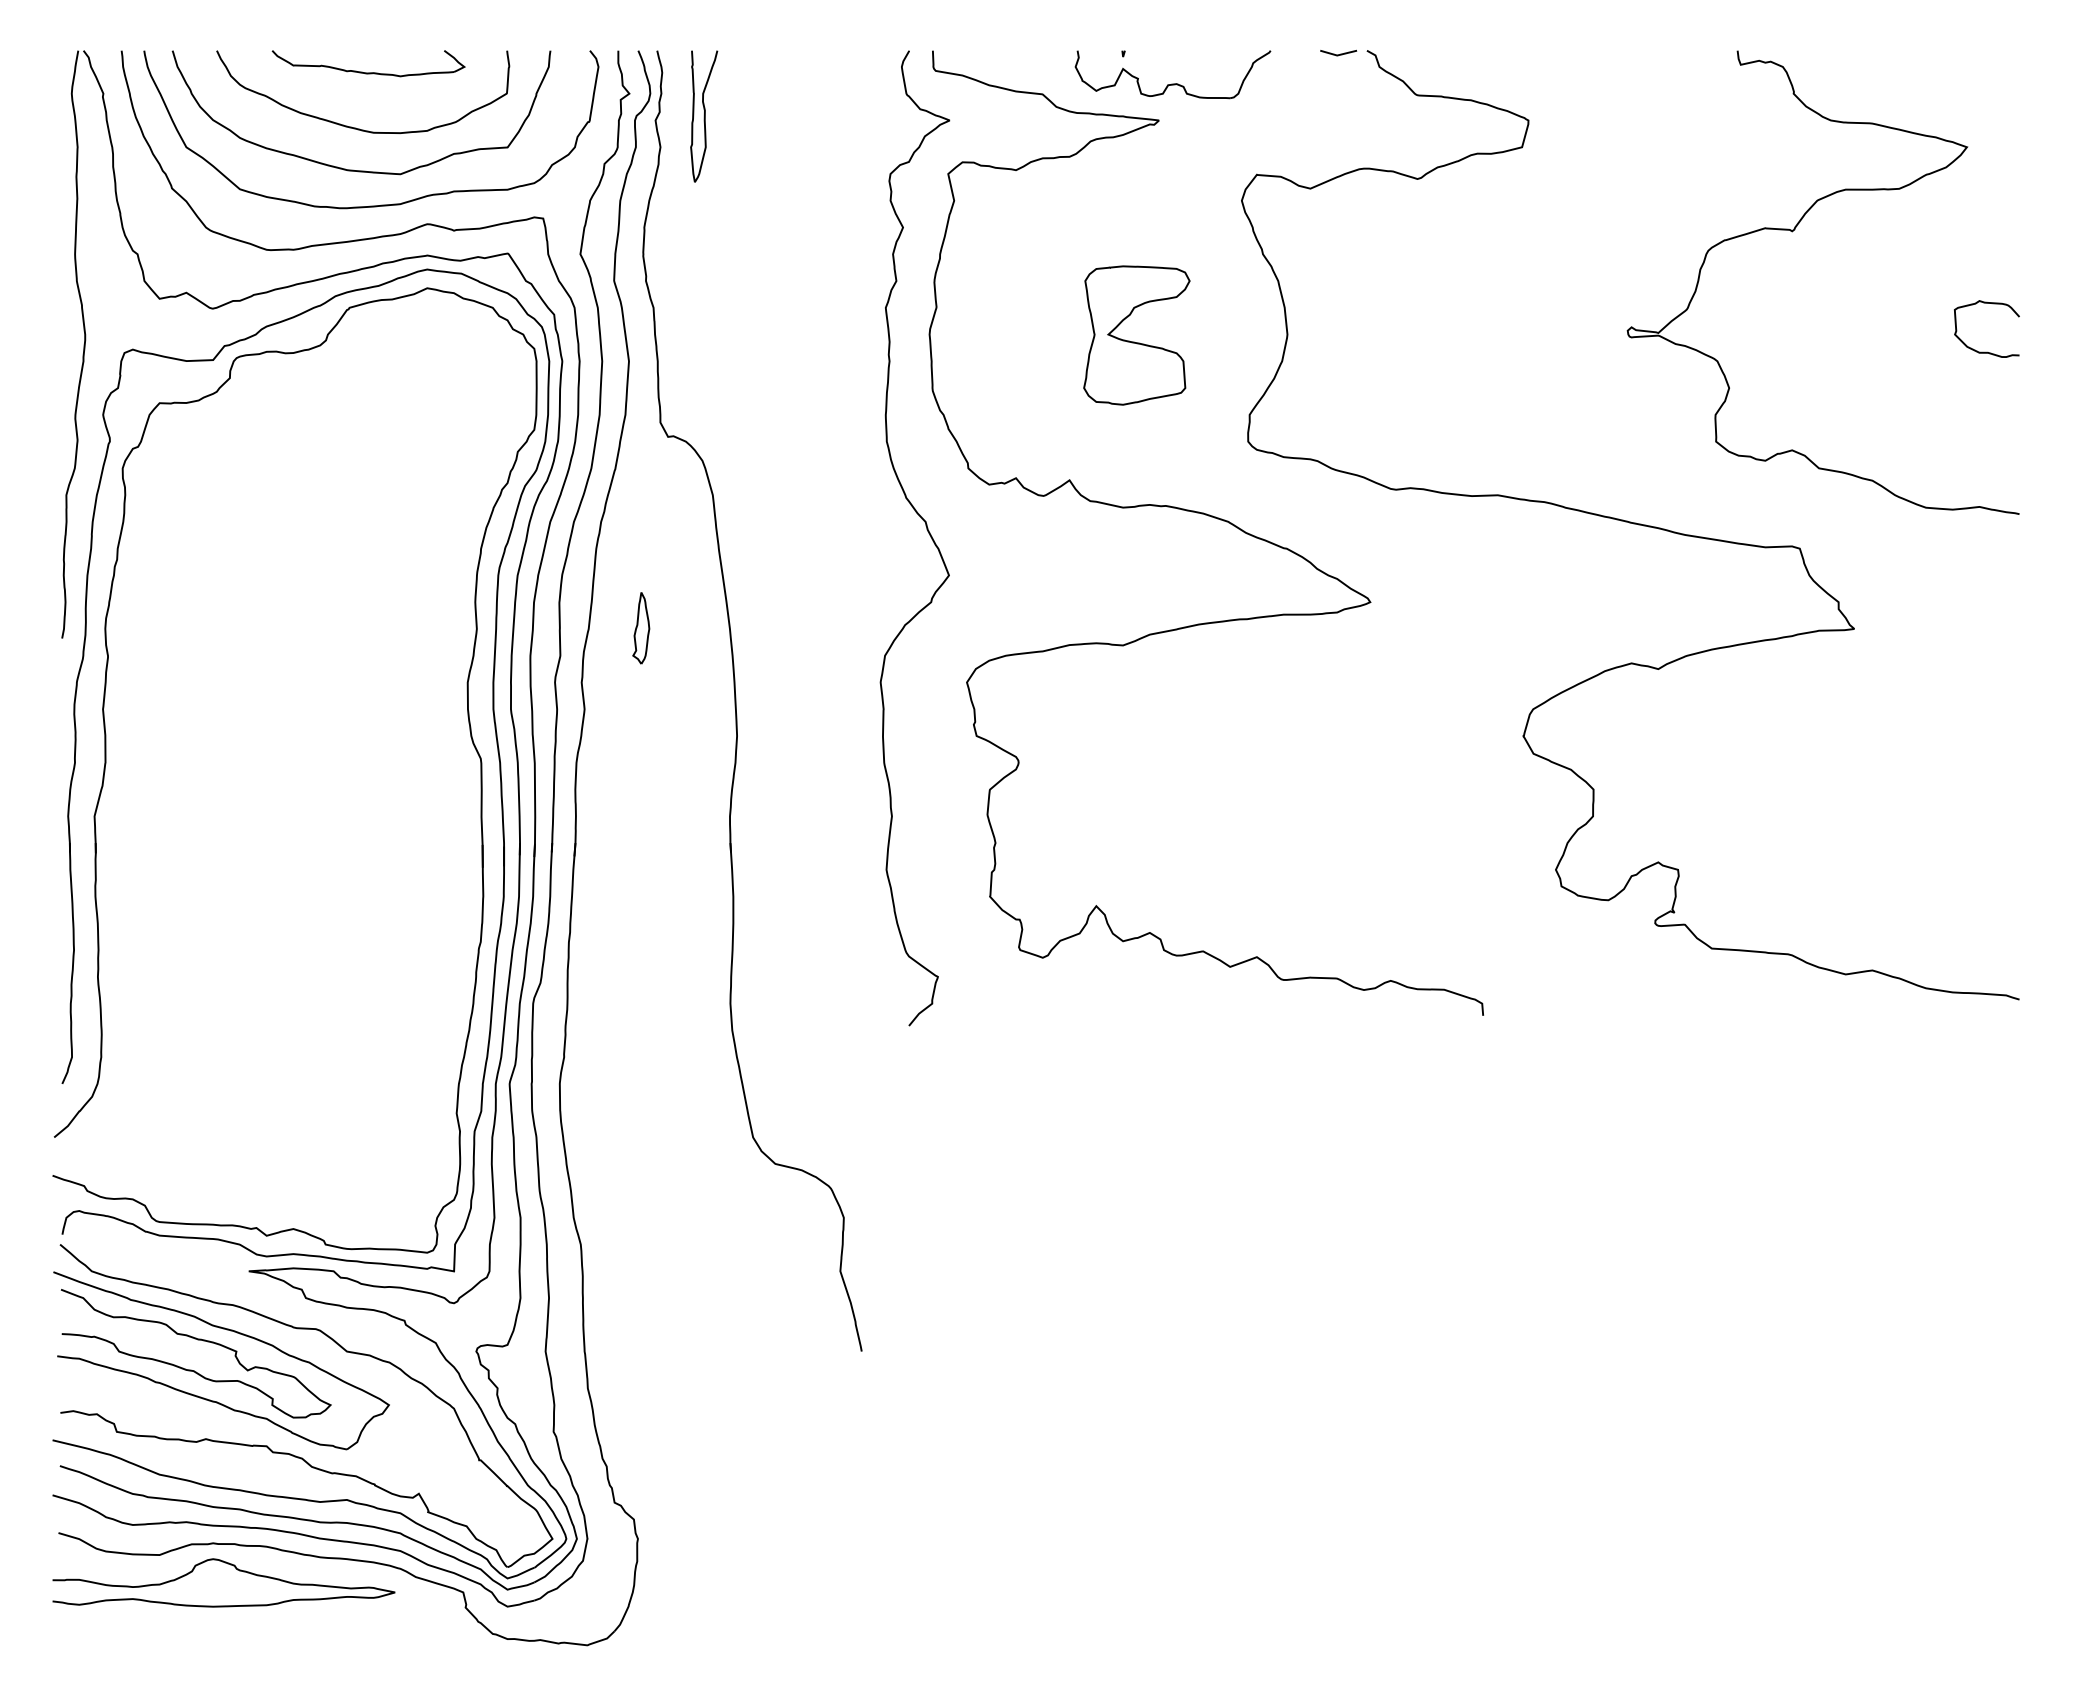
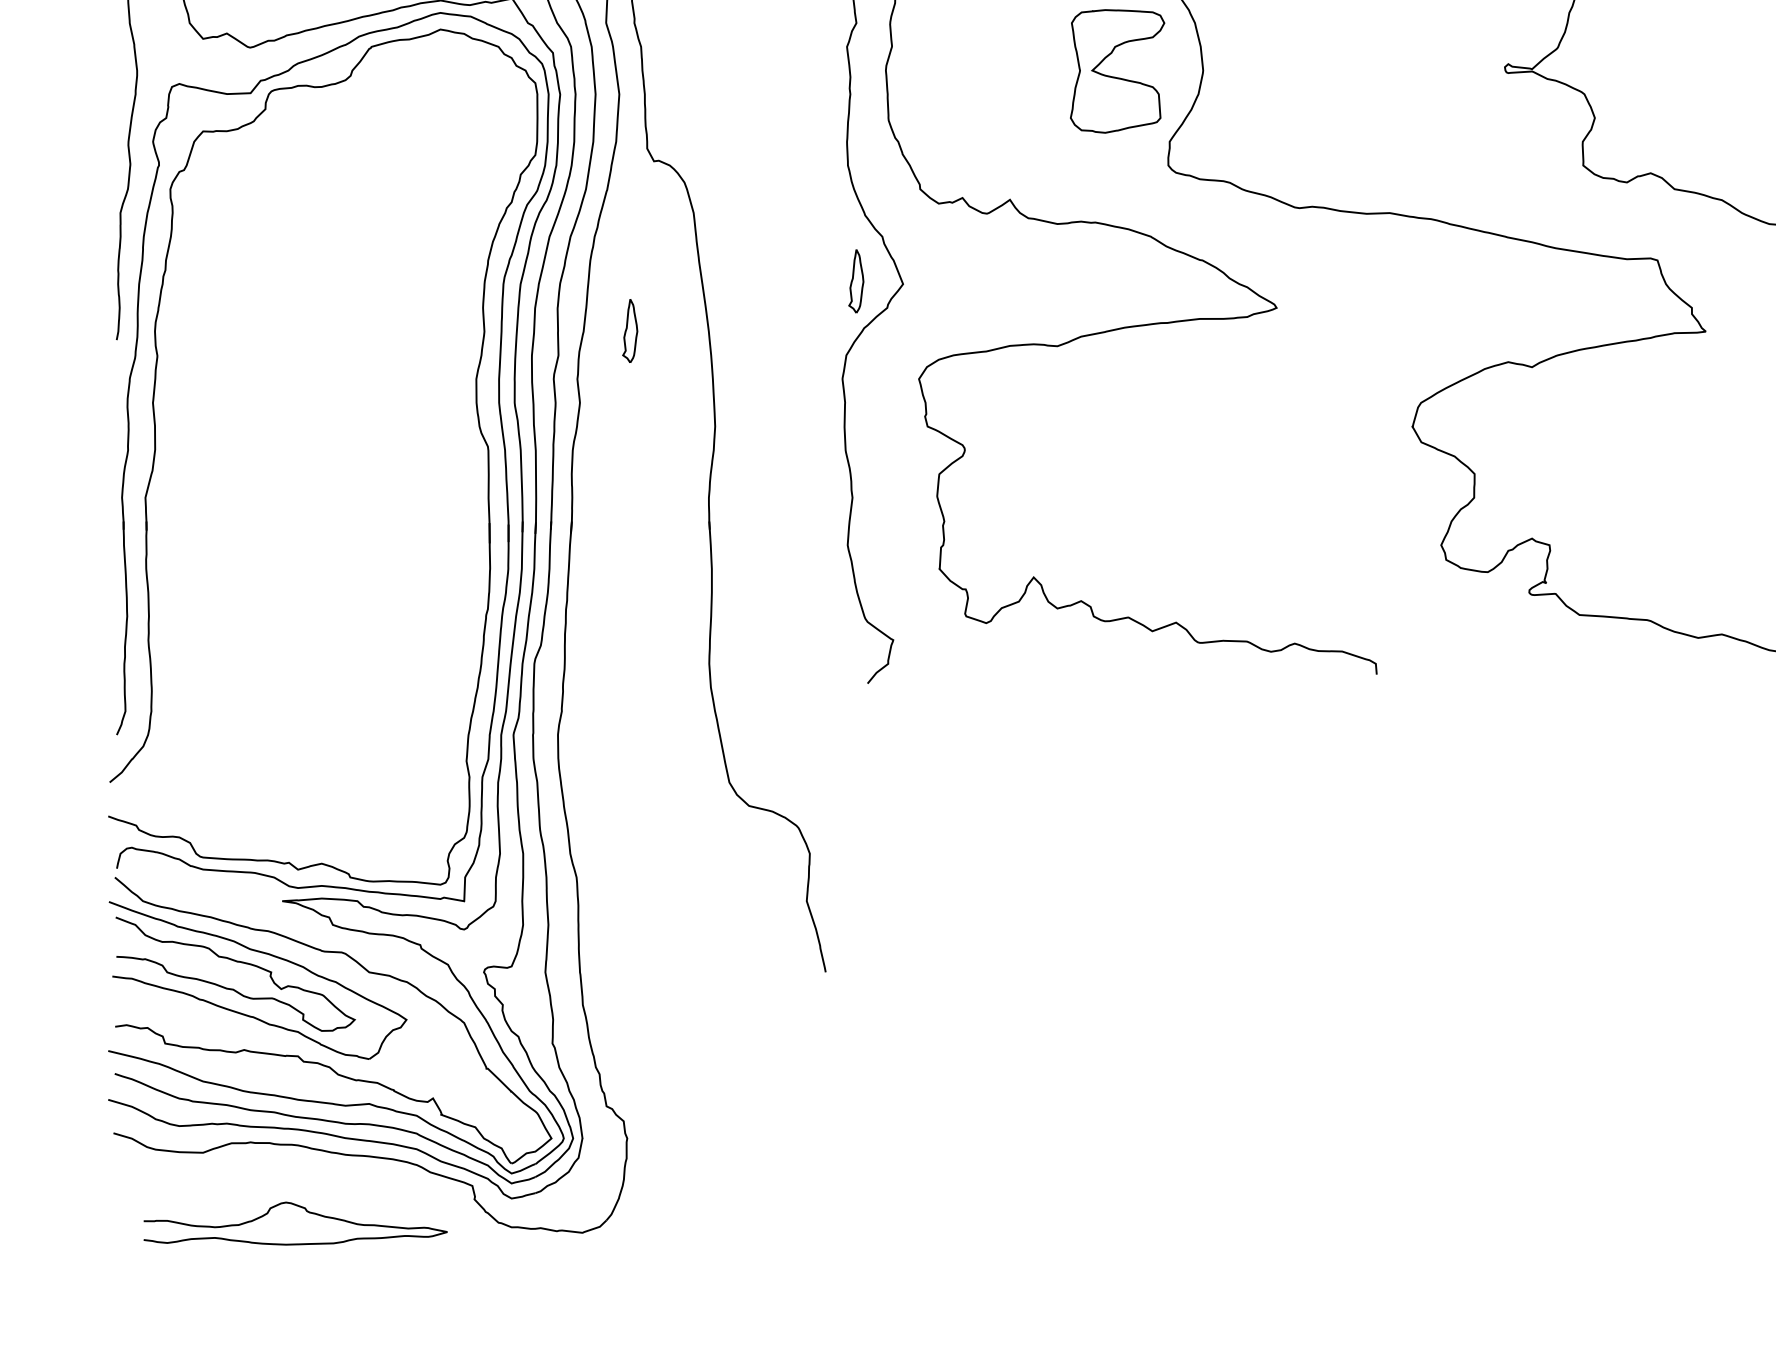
part: (1134, 341) -> (1115, 76), moved
part: (896, 572) -> (856, 281), added
curve: (230, 1565) -> (301, 1208), moved

